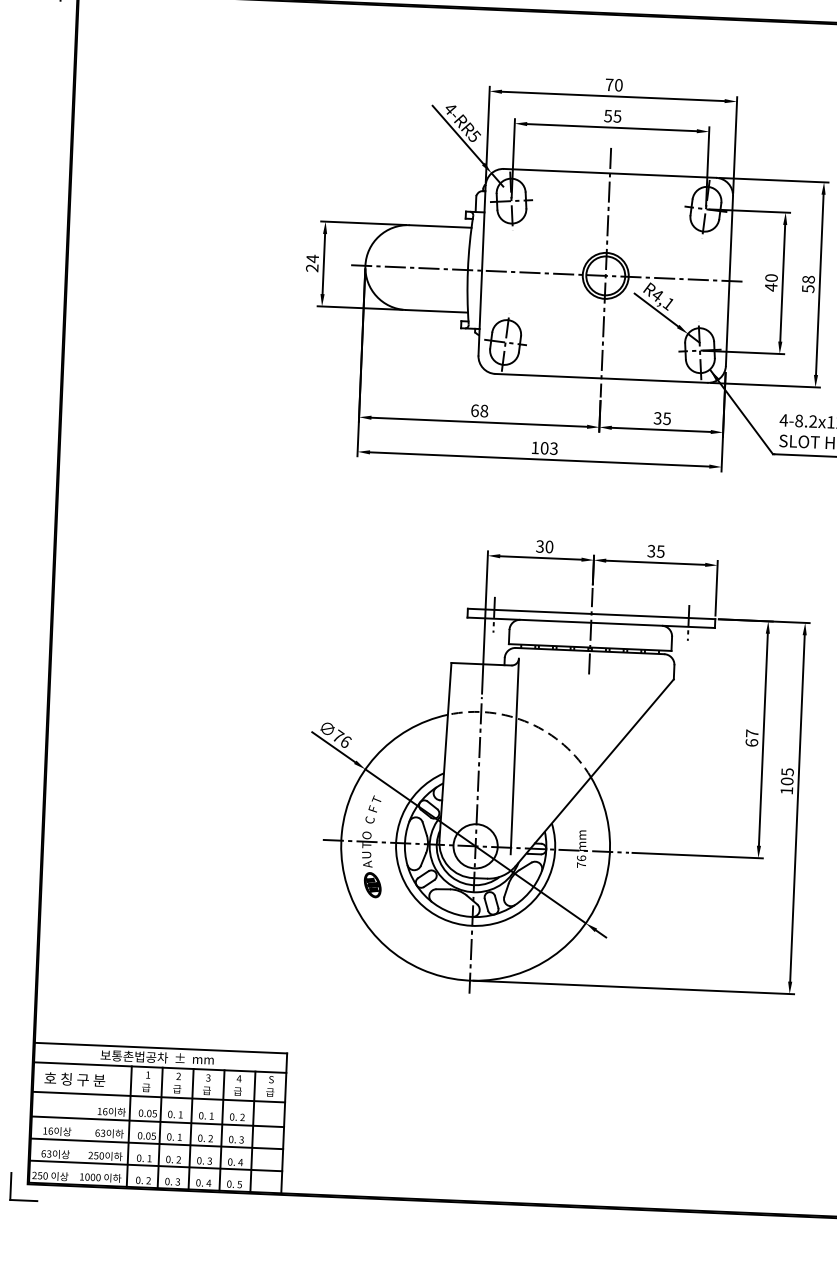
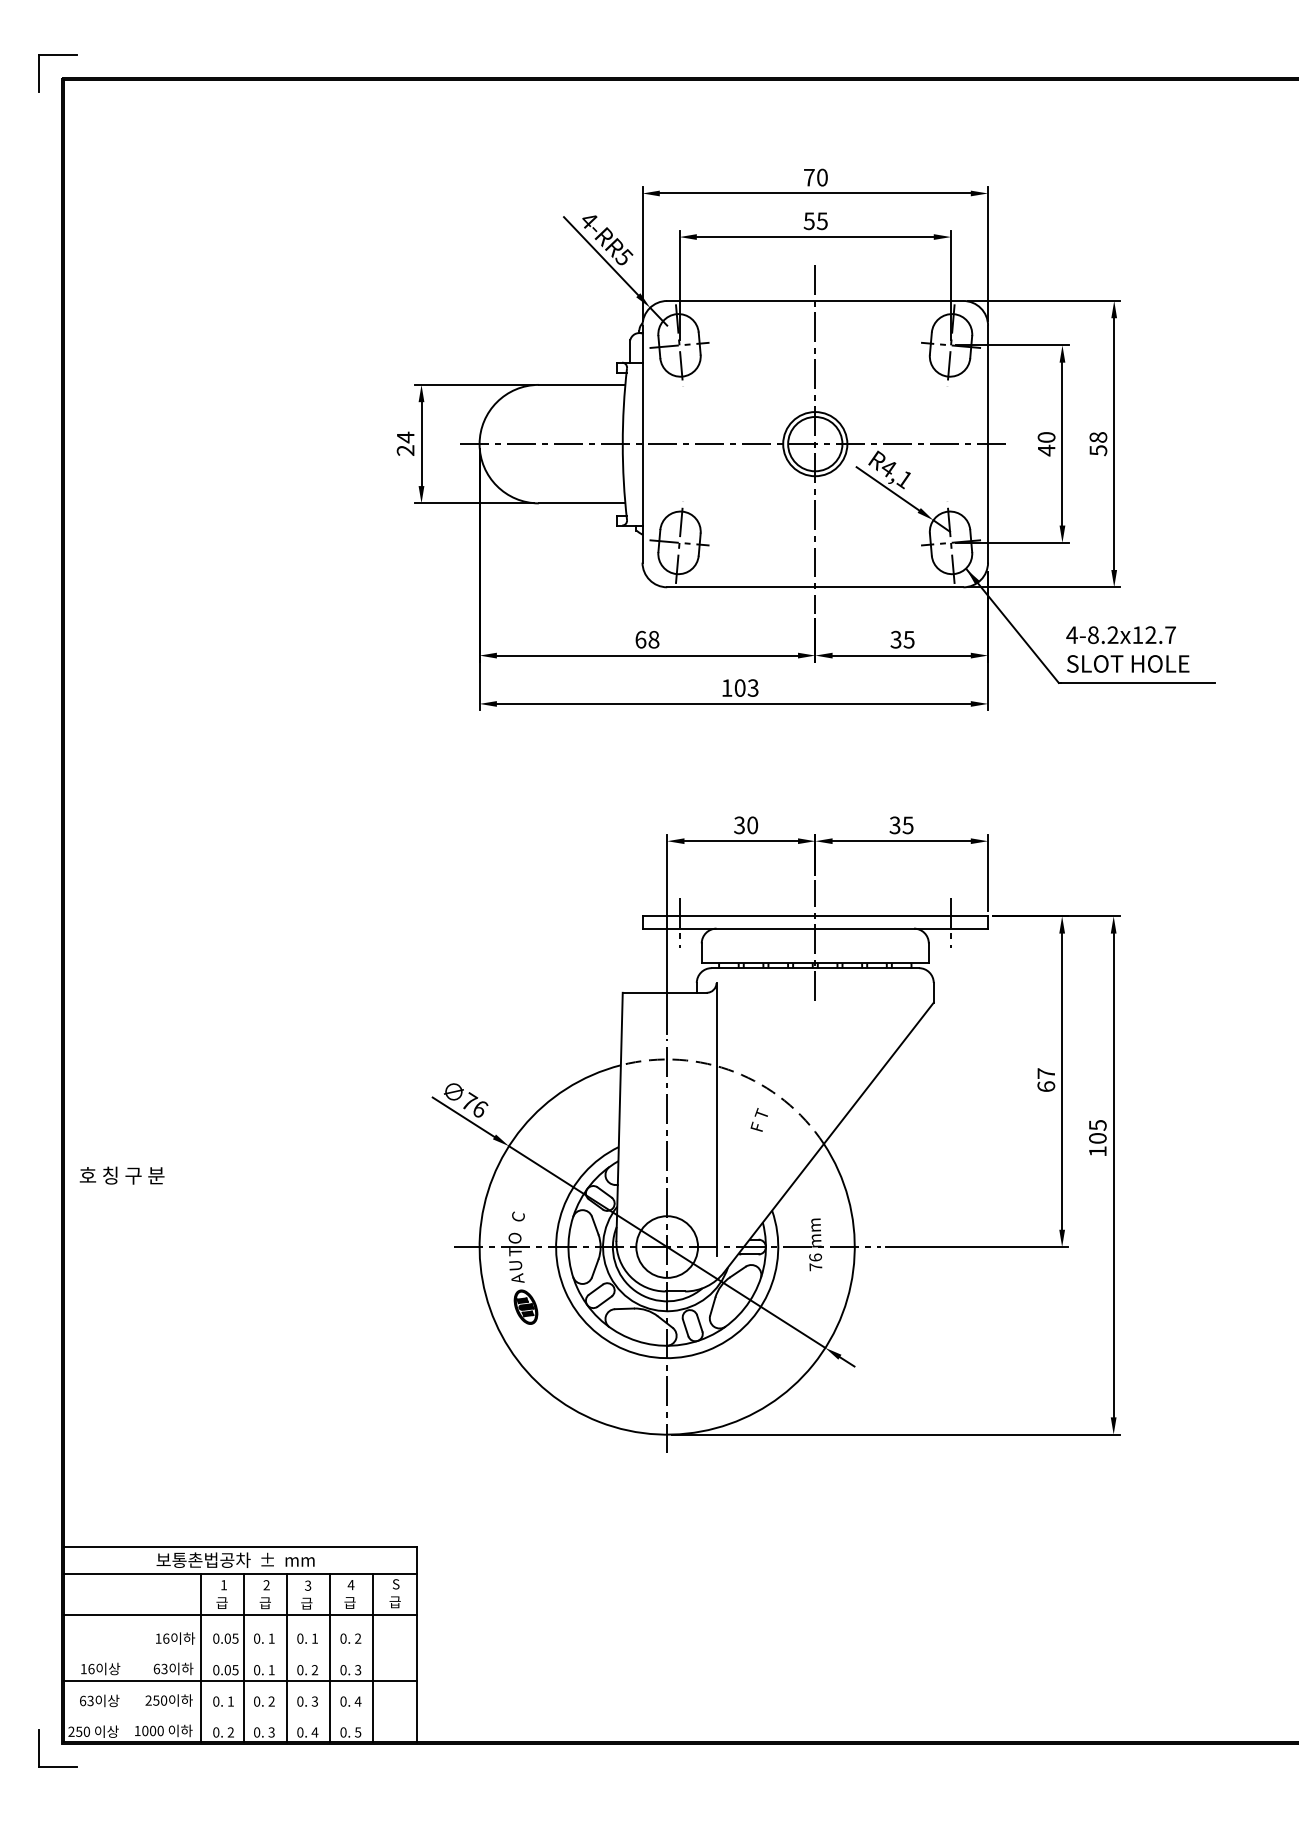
text: (374, 803) -> (758, 1119), moved
text: (74, 1079) -> (121, 1175), moved
line: (158, 1121) -> (240, 1649), removed
line: (156, 1166) -> (240, 1711), removed

